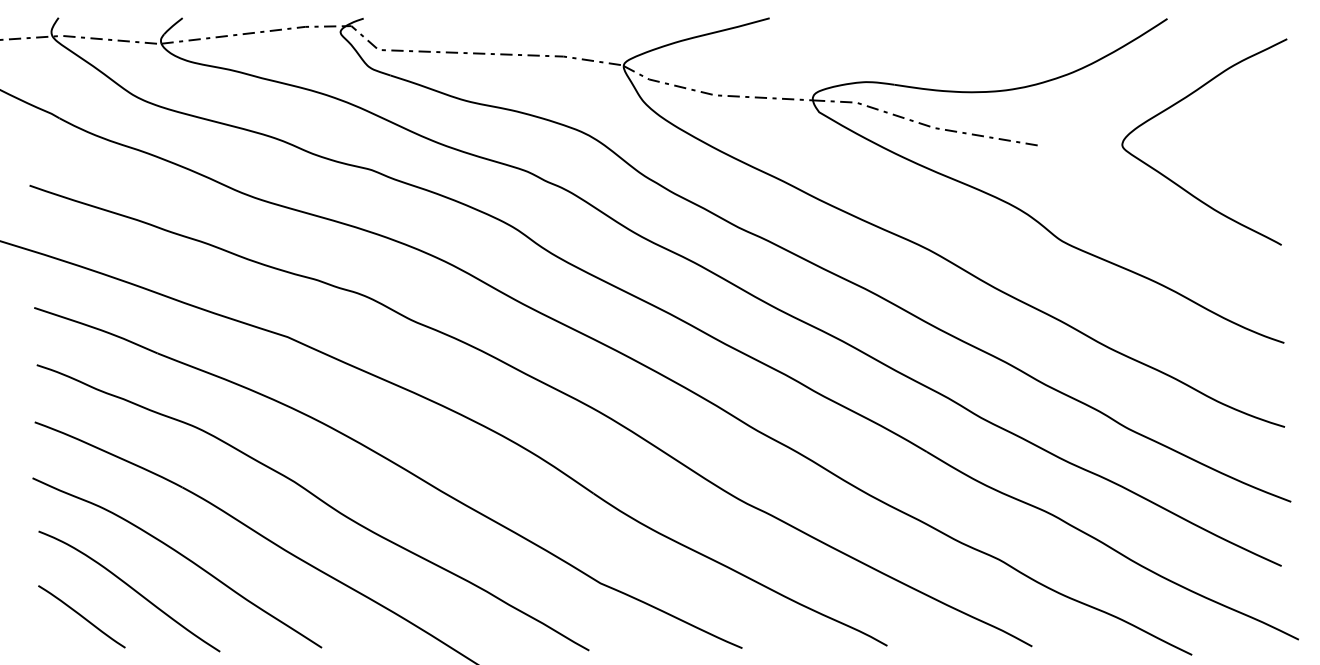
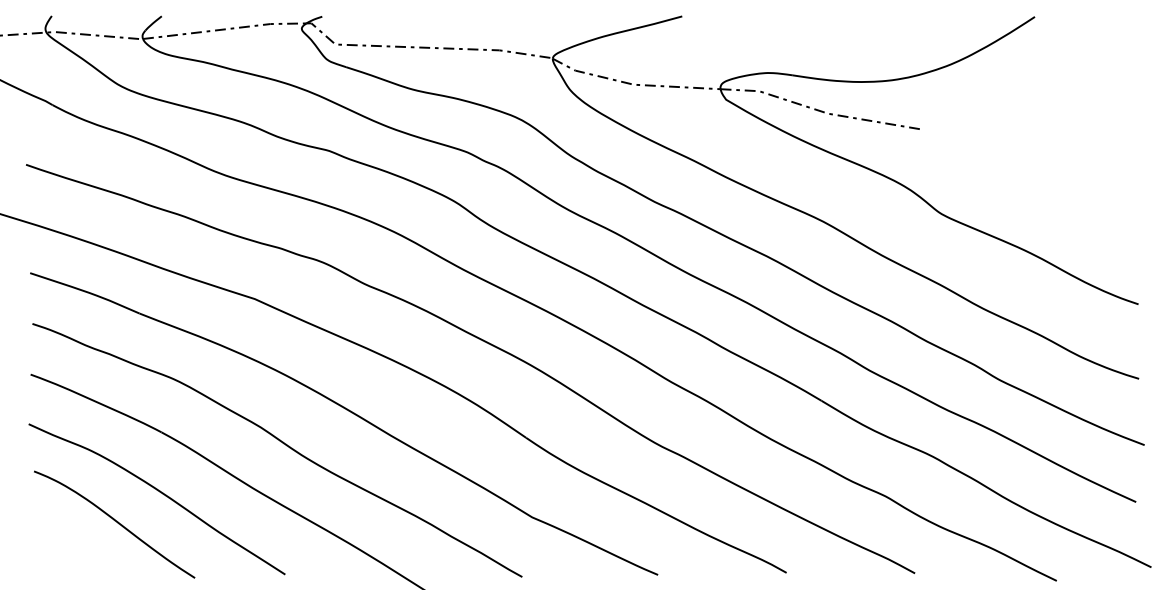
curve: (1179, 102) -> (1045, 91), removed
curve: (81, 617) -> (72, 547), removed

